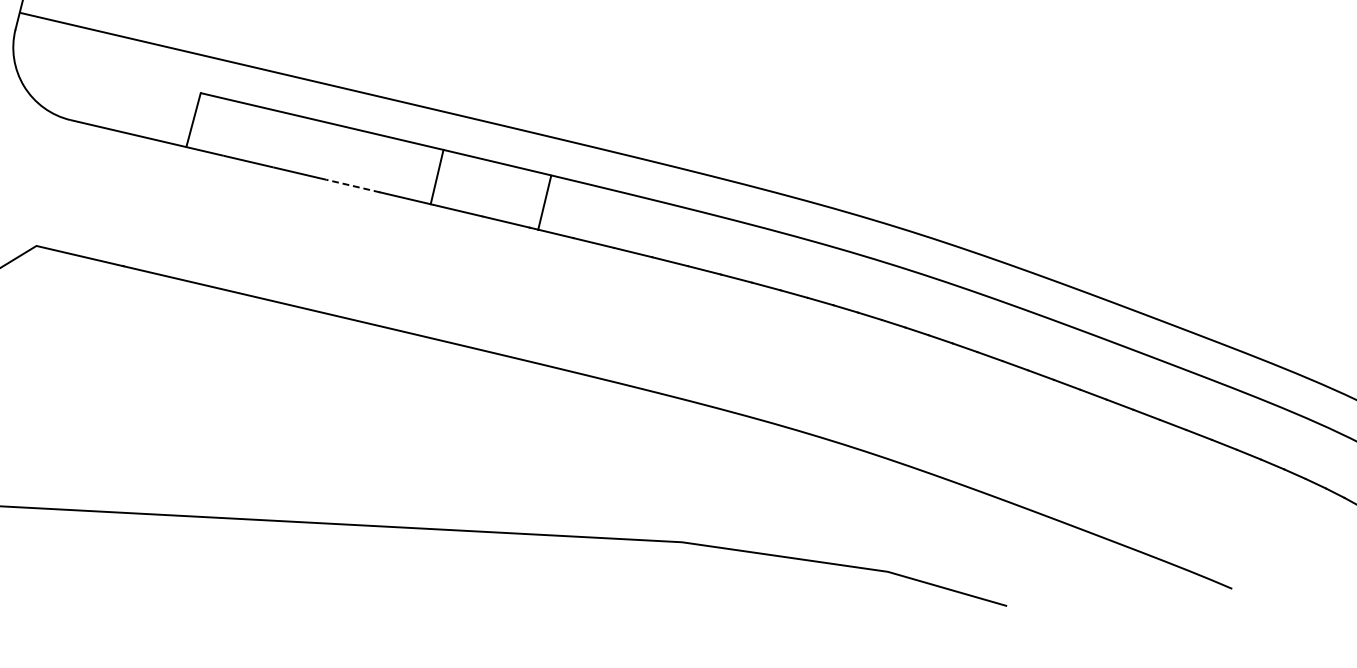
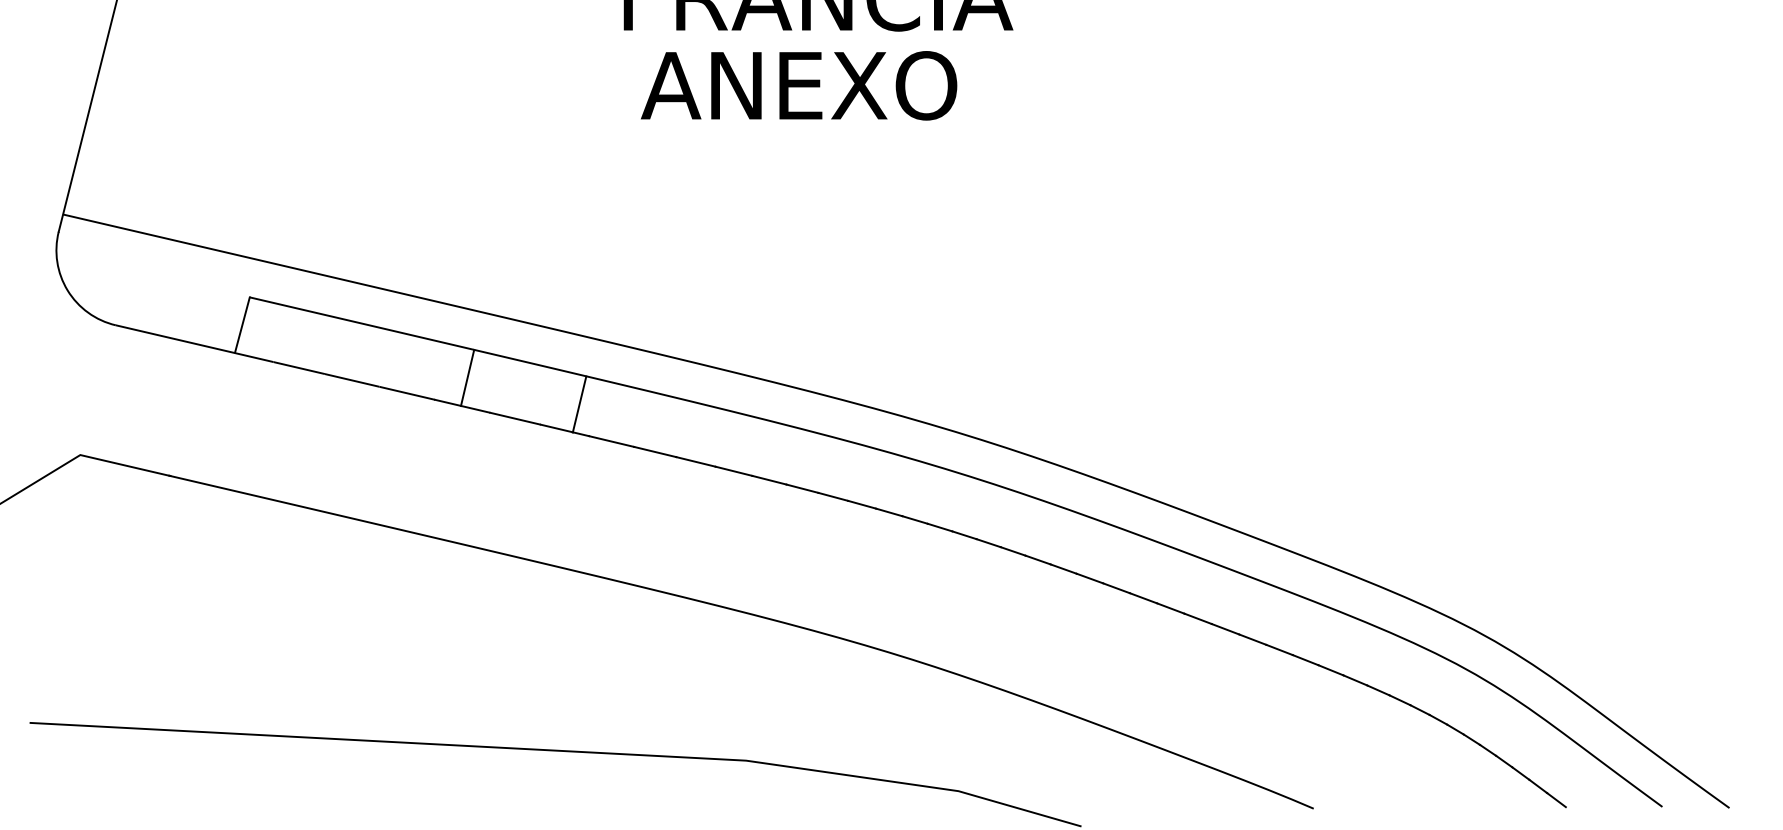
line: (437, 176) -> (467, 377), moved
line: (353, 186) -> (407, 393), dashed -> solid
line: (544, 202) -> (579, 404), moved

